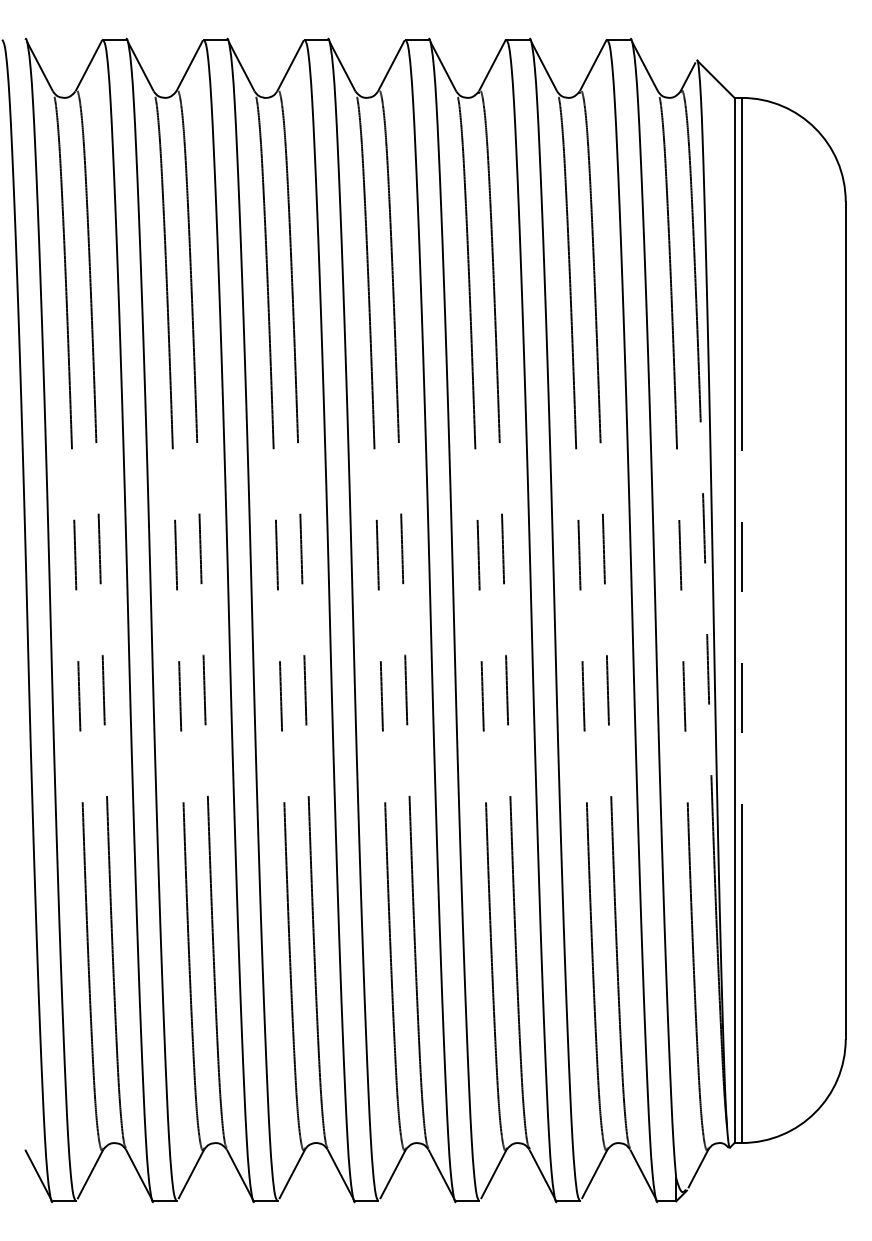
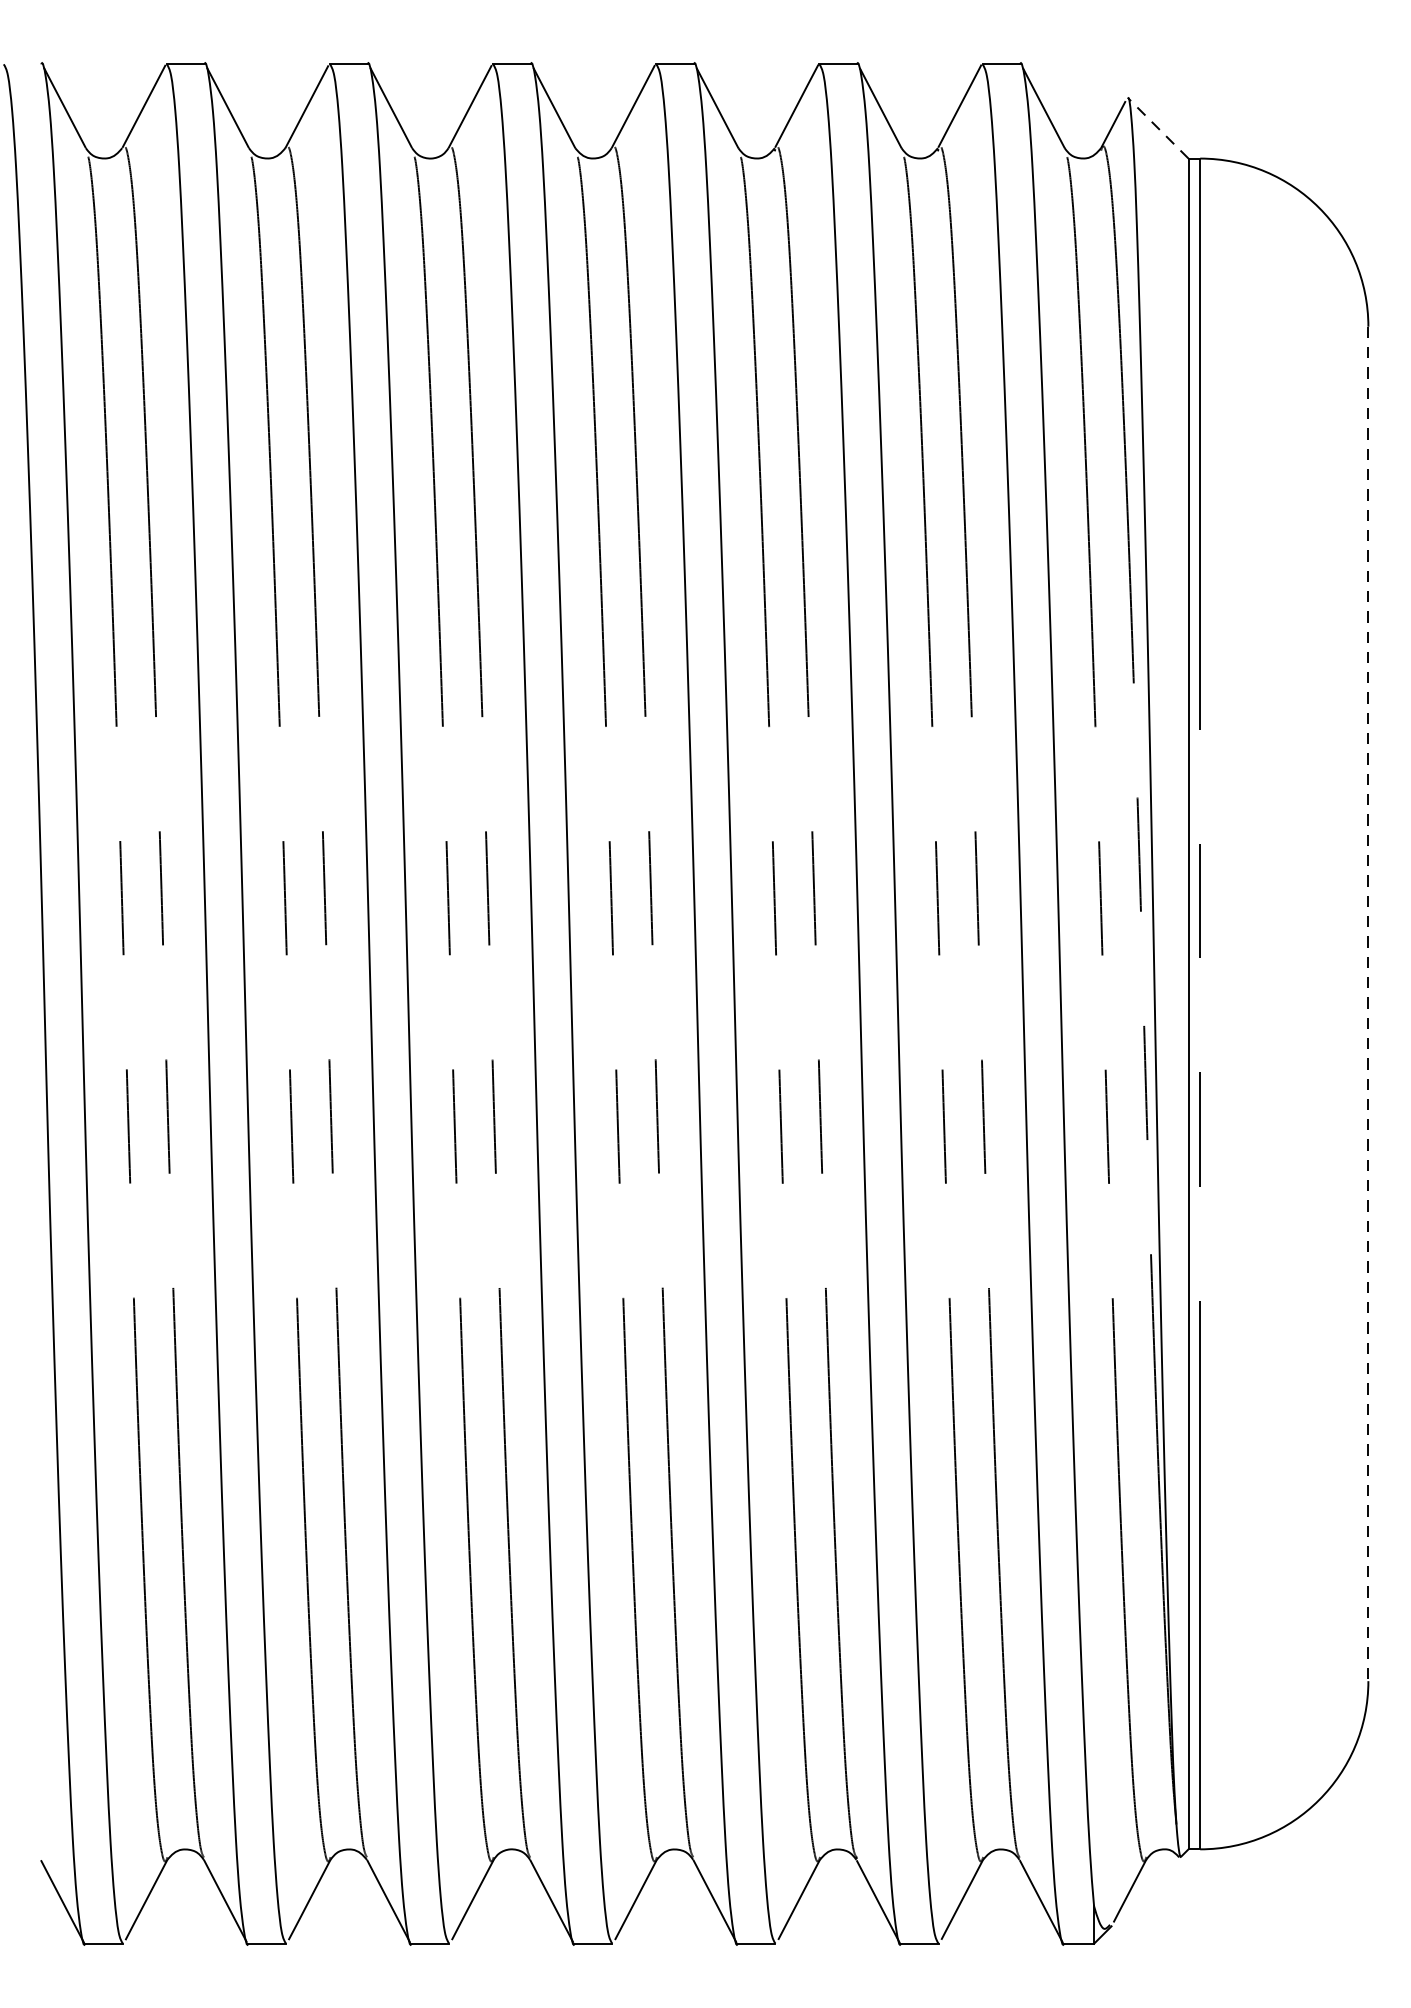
line: (715, 79) -> (1157, 128), solid -> dashed
line: (845, 620) -> (1367, 1004), solid -> dashed

